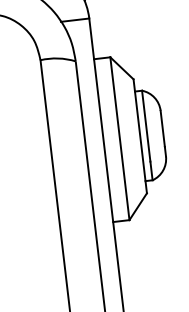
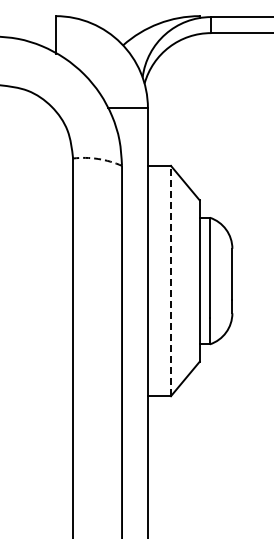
arc: (58, 58) -> (98, 158), solid -> dashed
line: (119, 138) -> (170, 280), solid -> dashed

